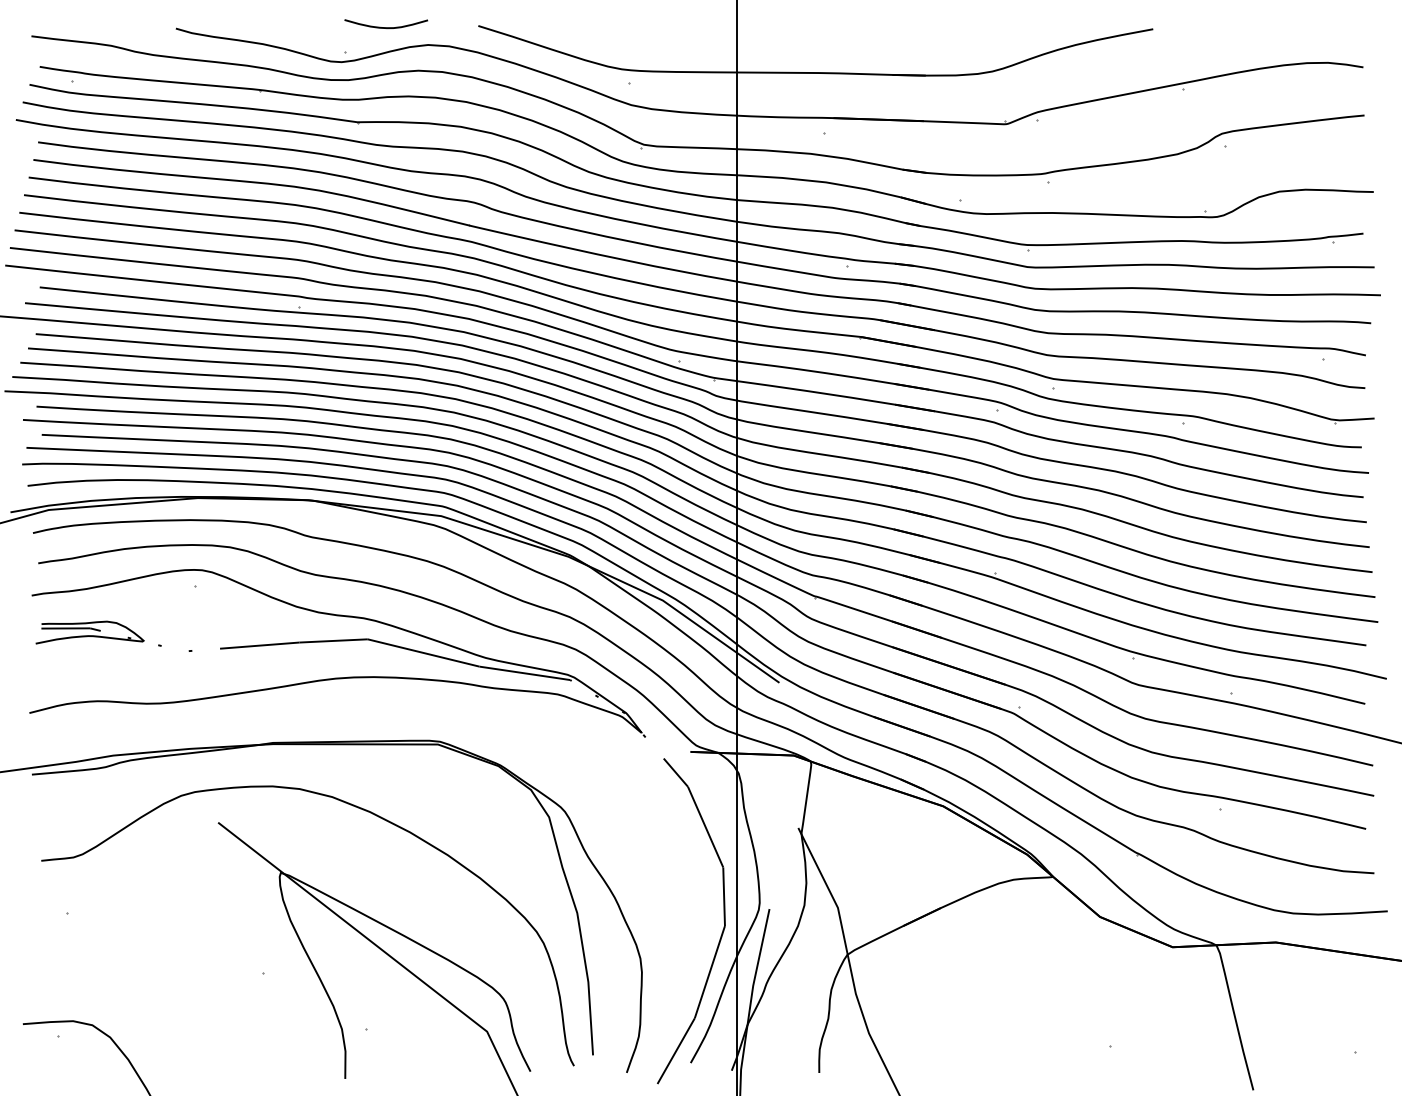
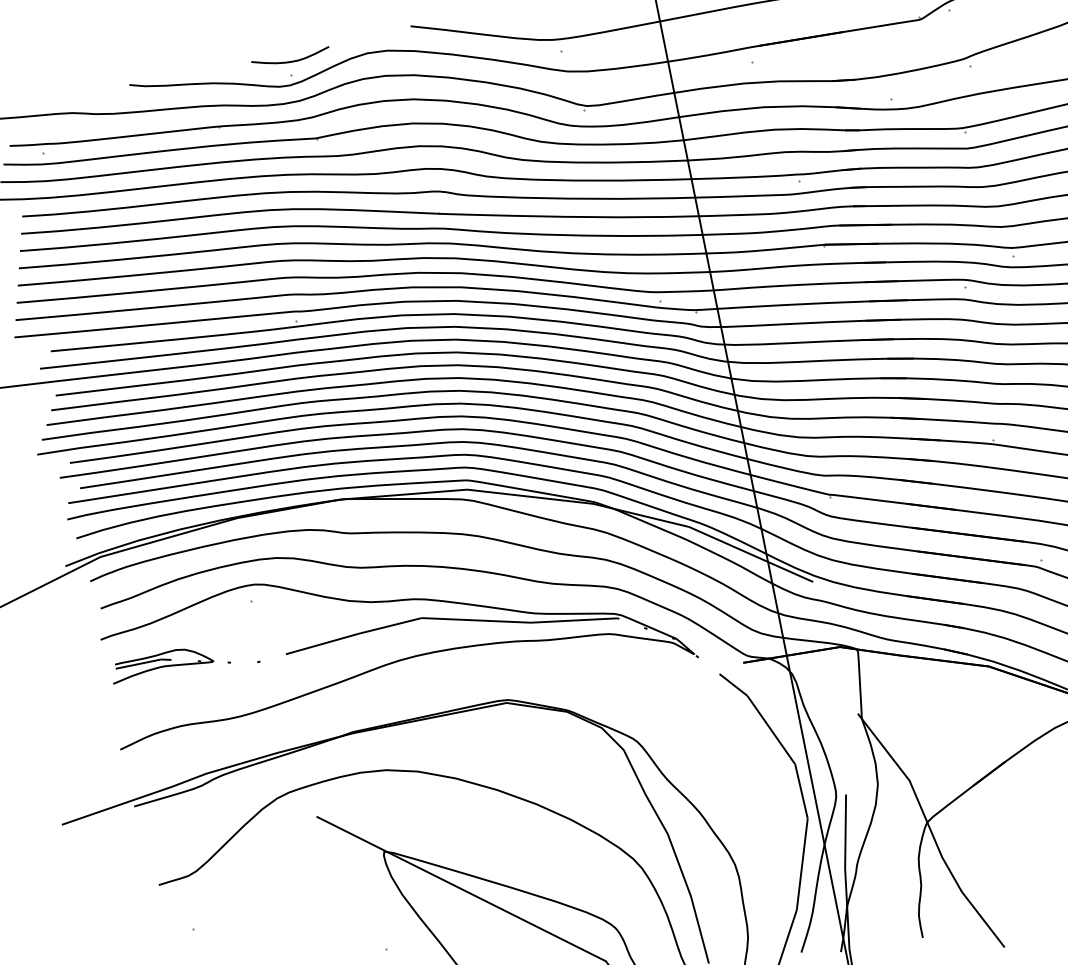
curve: (386, 27) -> (291, 61), moved

